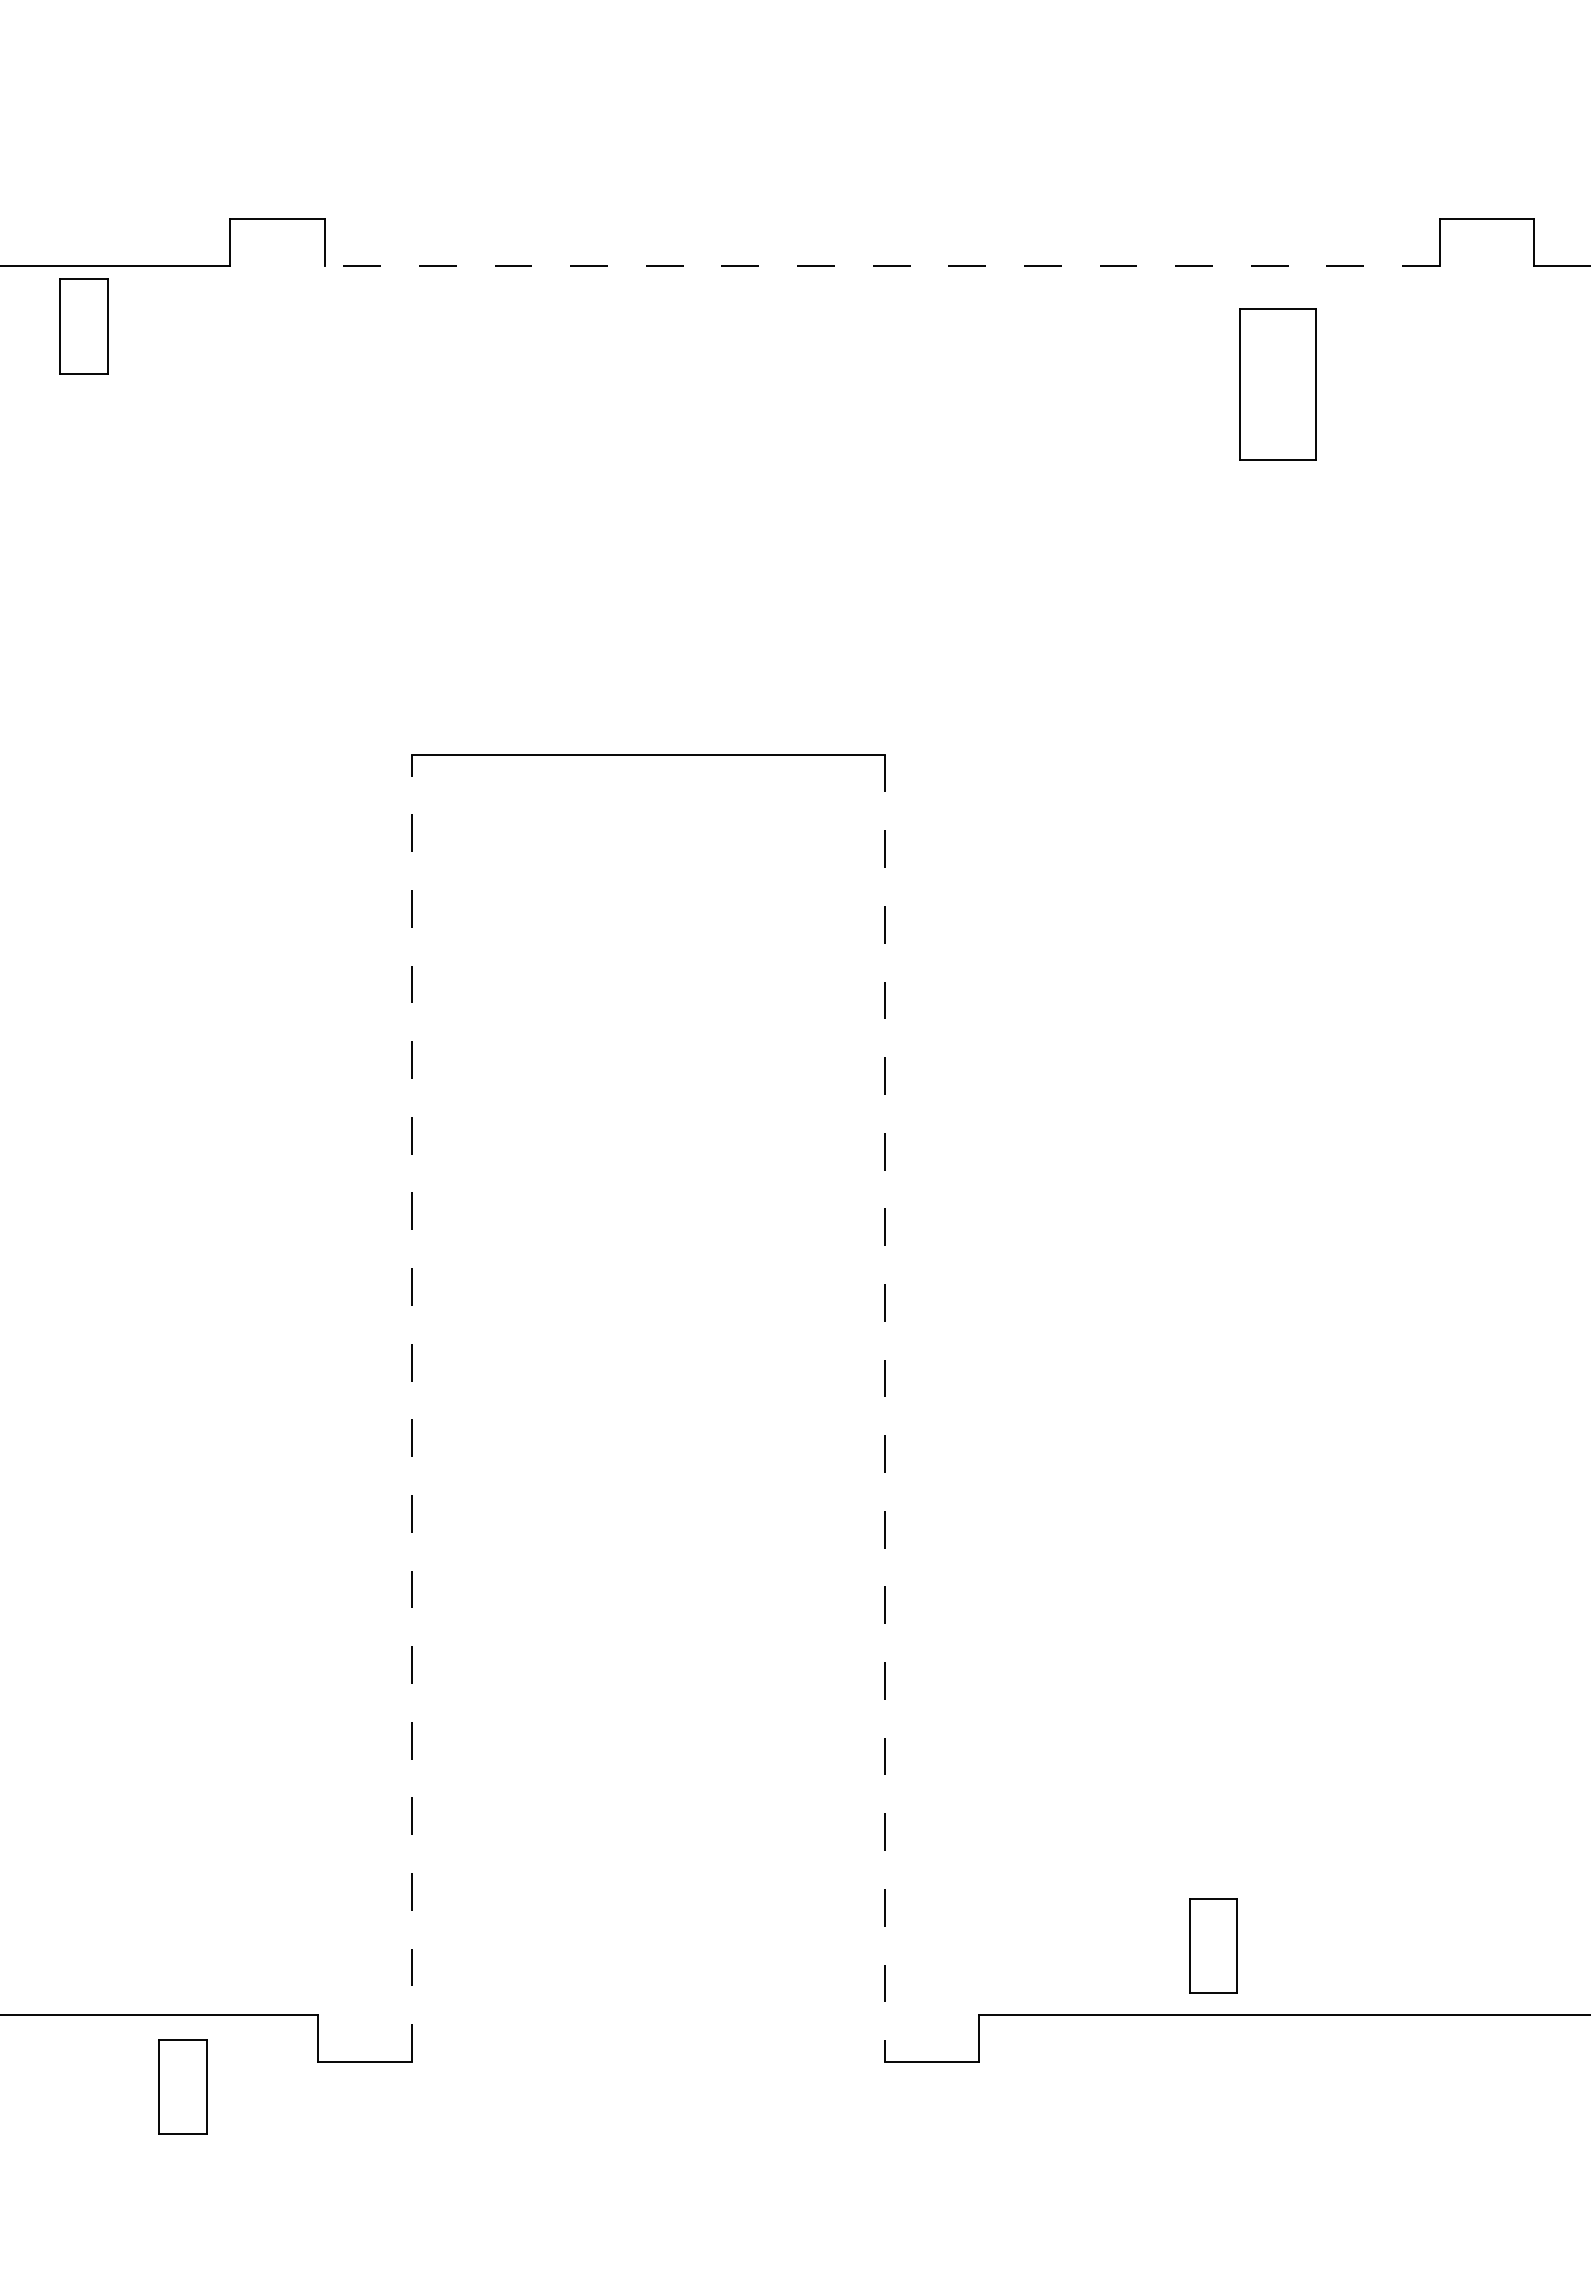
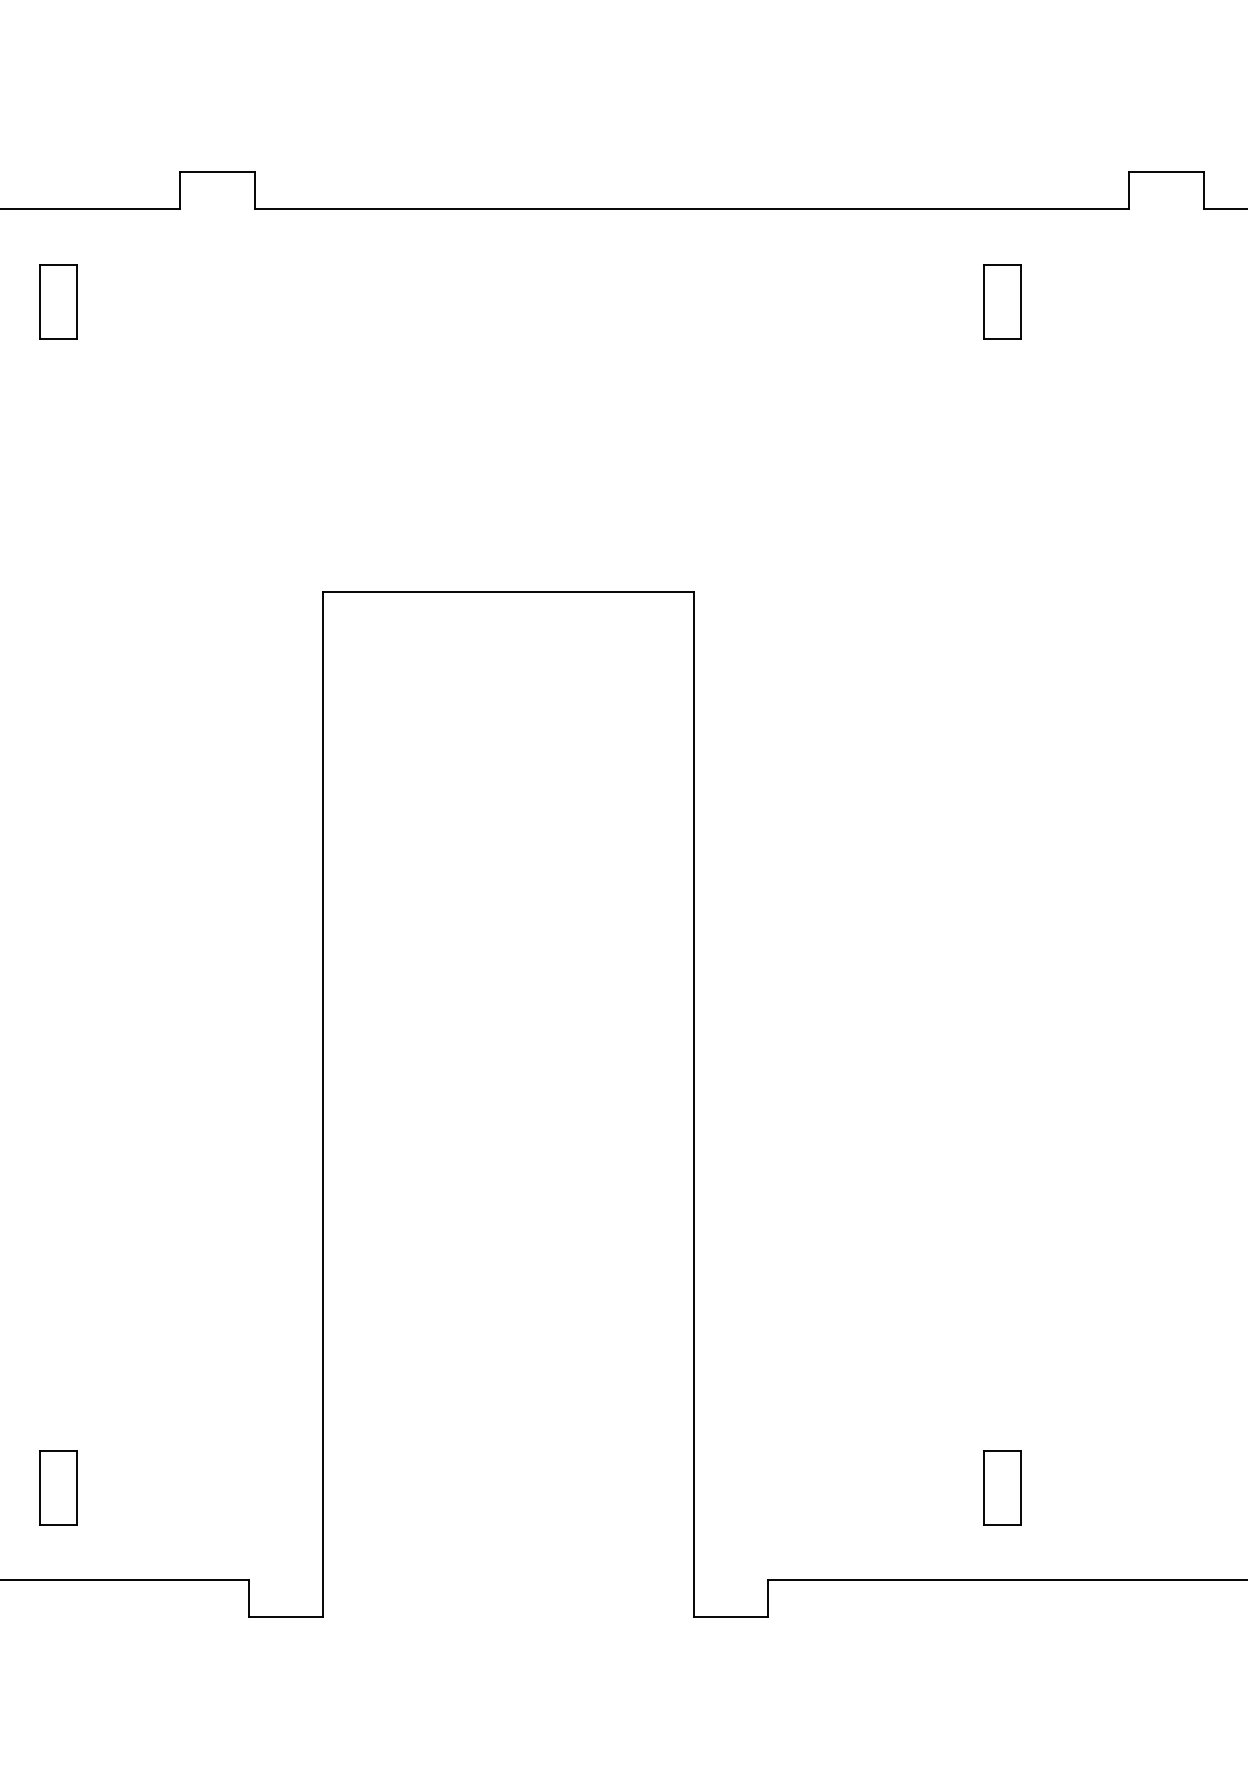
line: (882, 266) -> (692, 209), dashed -> solid
part: (83, 326) -> (57, 301), moved
part: (1277, 384) -> (1002, 301), size x0.62
line: (412, 1408) -> (323, 1104), dashed -> solid
line: (884, 1408) -> (693, 1104), dashed -> solid
part: (1213, 1945) -> (1002, 1487), moved
part: (182, 2086) -> (57, 1487), moved

